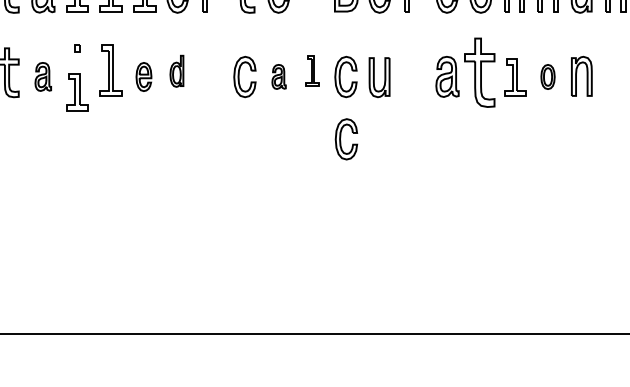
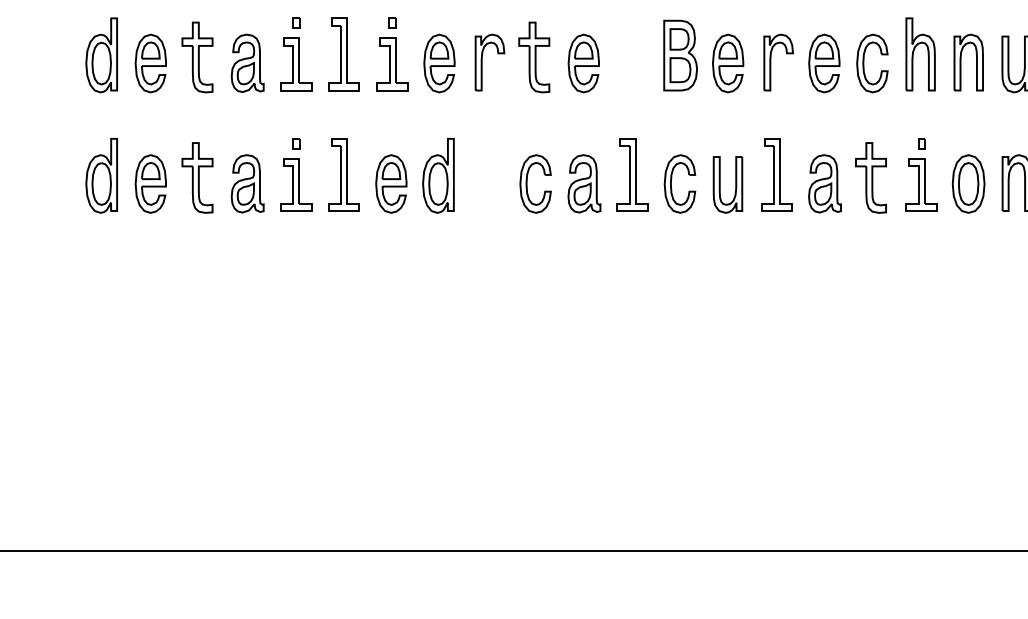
part: (515, 48) -> (921, 143), added
part: (312, 70) -> (632, 174), size x1.67
part: (413, 70) -> (776, 174), added
part: (176, 71) -> (438, 175), size x1.67
part: (479, 72) -> (870, 177), size x0.71
part: (43, 76) -> (247, 183), size x1.43
part: (144, 76) -> (391, 183), size x1.43
part: (279, 76) -> (584, 183), size x1.67
part: (547, 76) -> (968, 183), size x1.67
part: (77, 92) -> (296, 184), moved
part: (340, 138) -> (672, 272), removed

